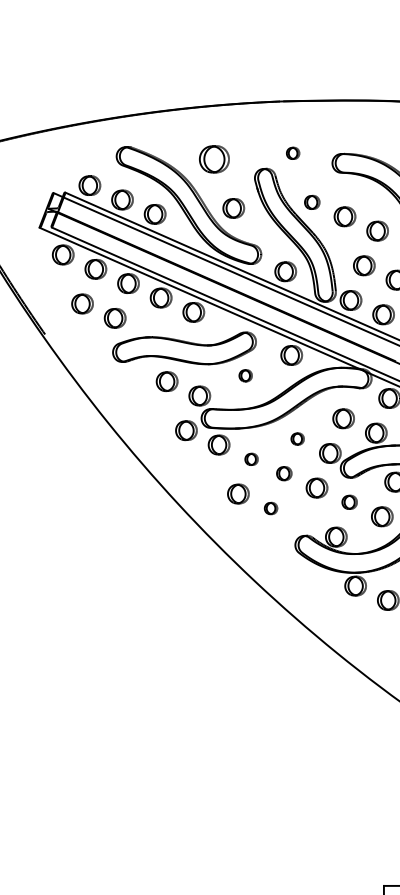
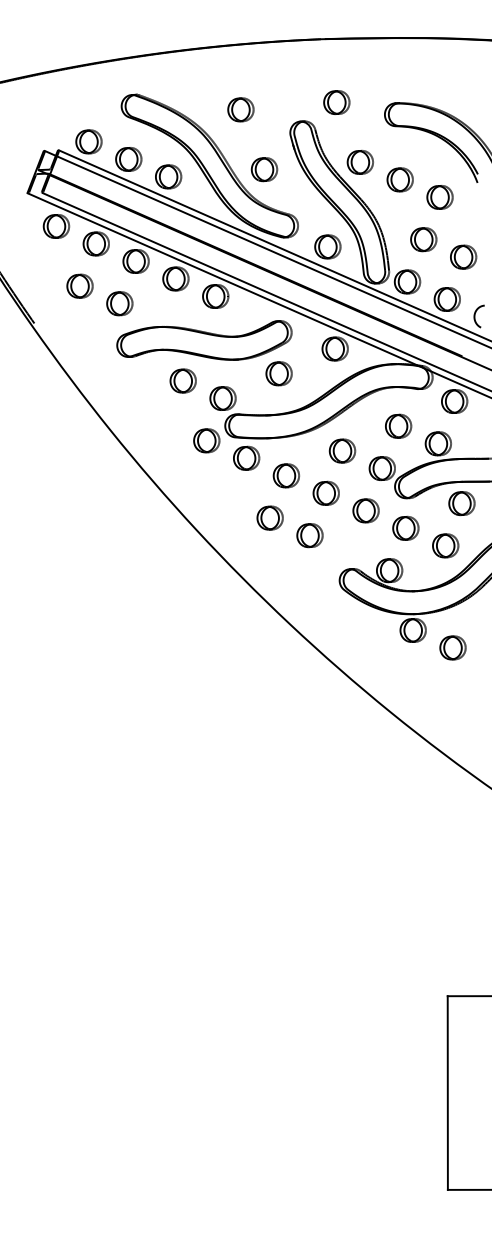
part: (292, 153) -> (336, 102), size x1.67
part: (214, 159) -> (240, 109), size x0.71
part: (311, 202) -> (359, 162), size x1.43
part: (245, 375) -> (278, 373), size x1.67
part: (297, 438) -> (342, 450), size x1.67
part: (250, 459) -> (285, 475), size x1.67
part: (283, 473) -> (325, 492), size x1.43
part: (349, 501) -> (405, 527), size x1.43
part: (270, 508) -> (309, 535), size x1.67

